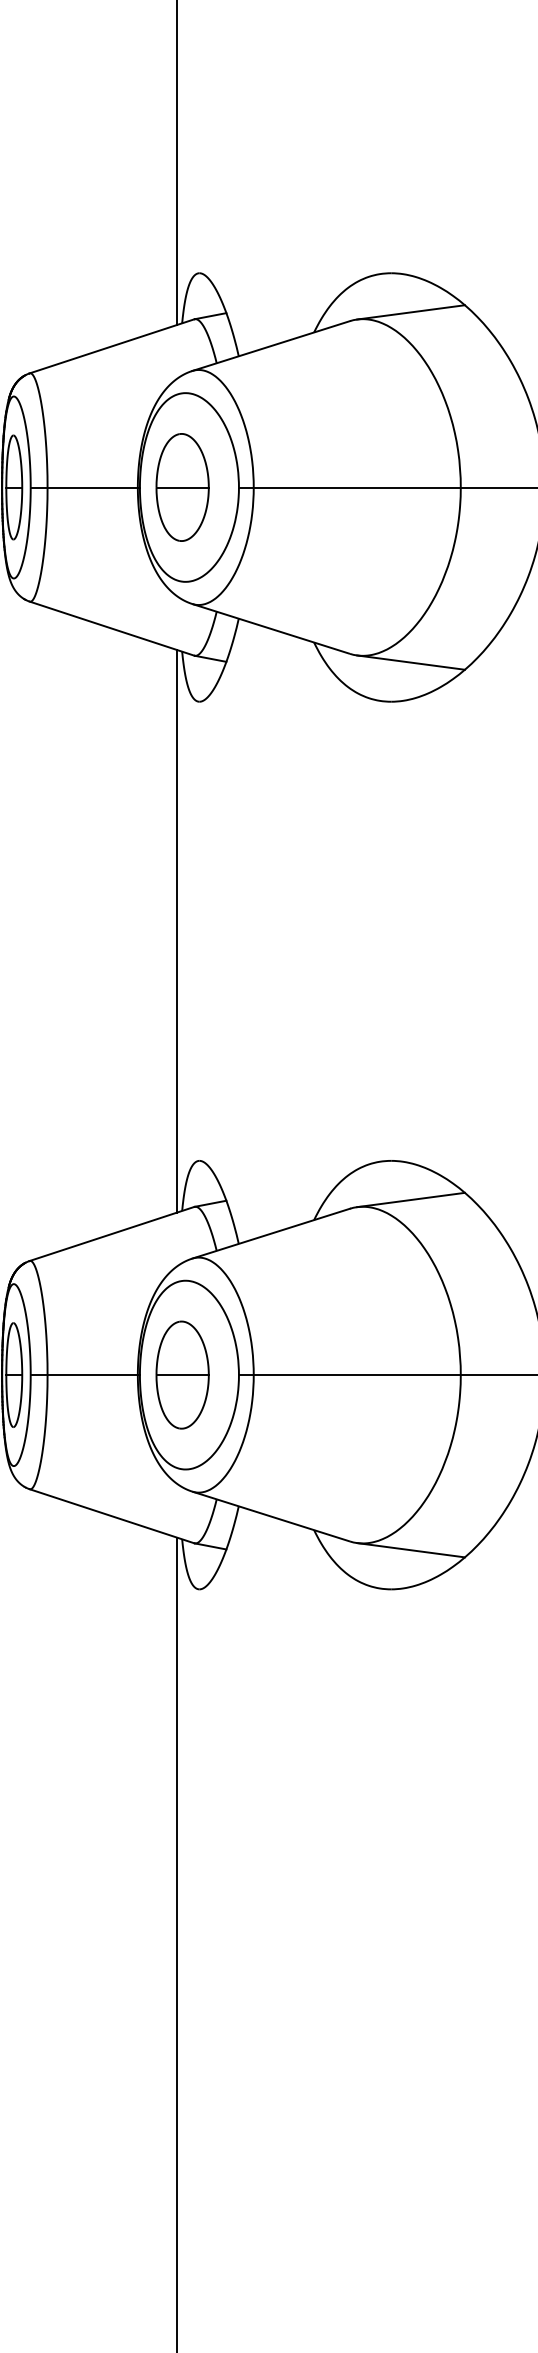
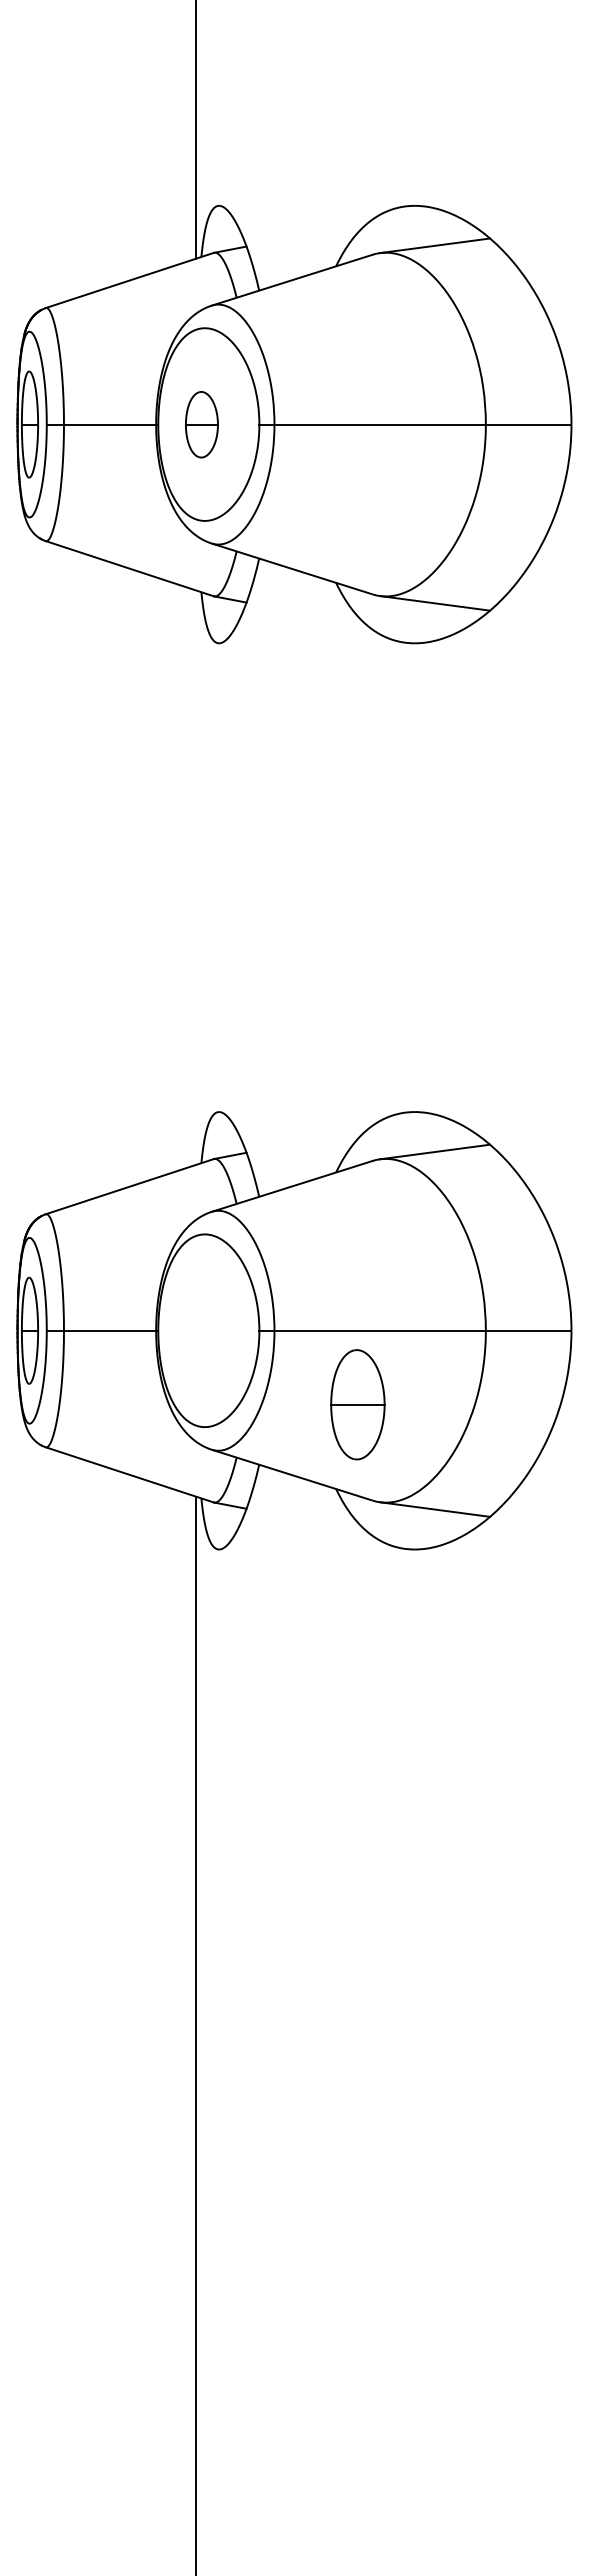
part: (182, 487) -> (201, 424), size x0.6
line: (177, 931) -> (196, 877), removed
part: (182, 1374) -> (357, 1404), moved

